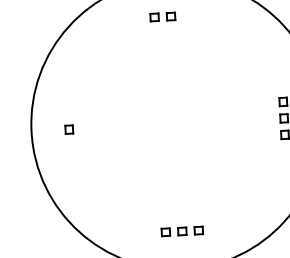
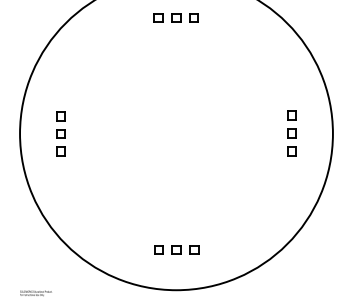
part: (187, 15) -> (193, 17), added
part: (68, 113) -> (60, 116), added
part: (69, 145) -> (60, 151), added

